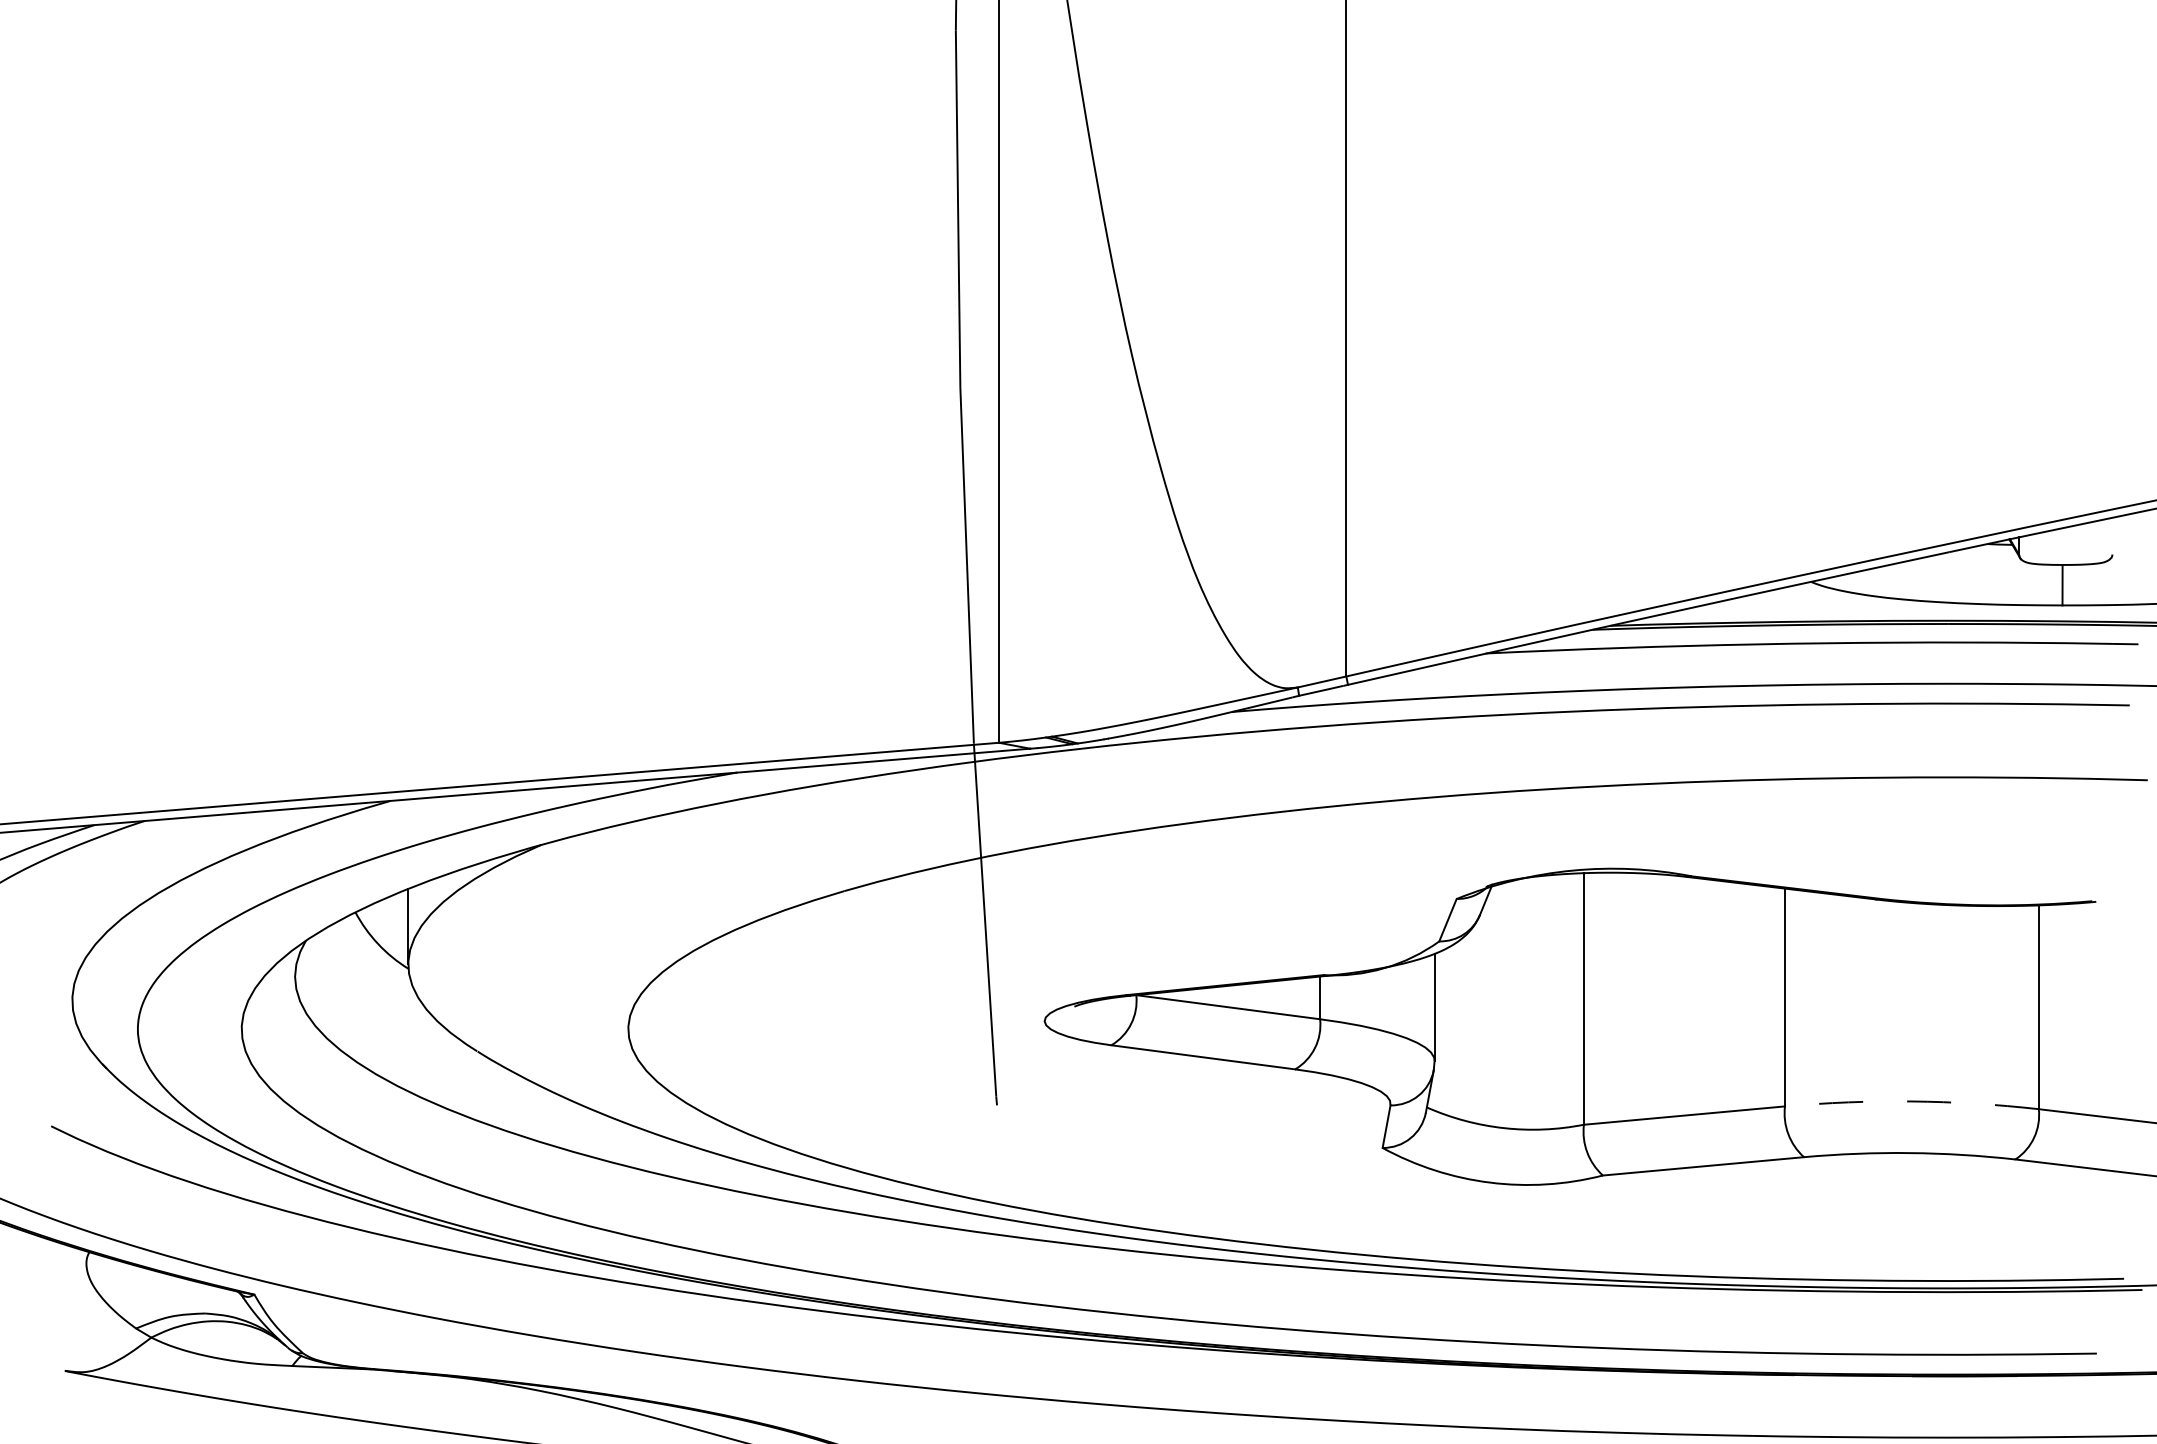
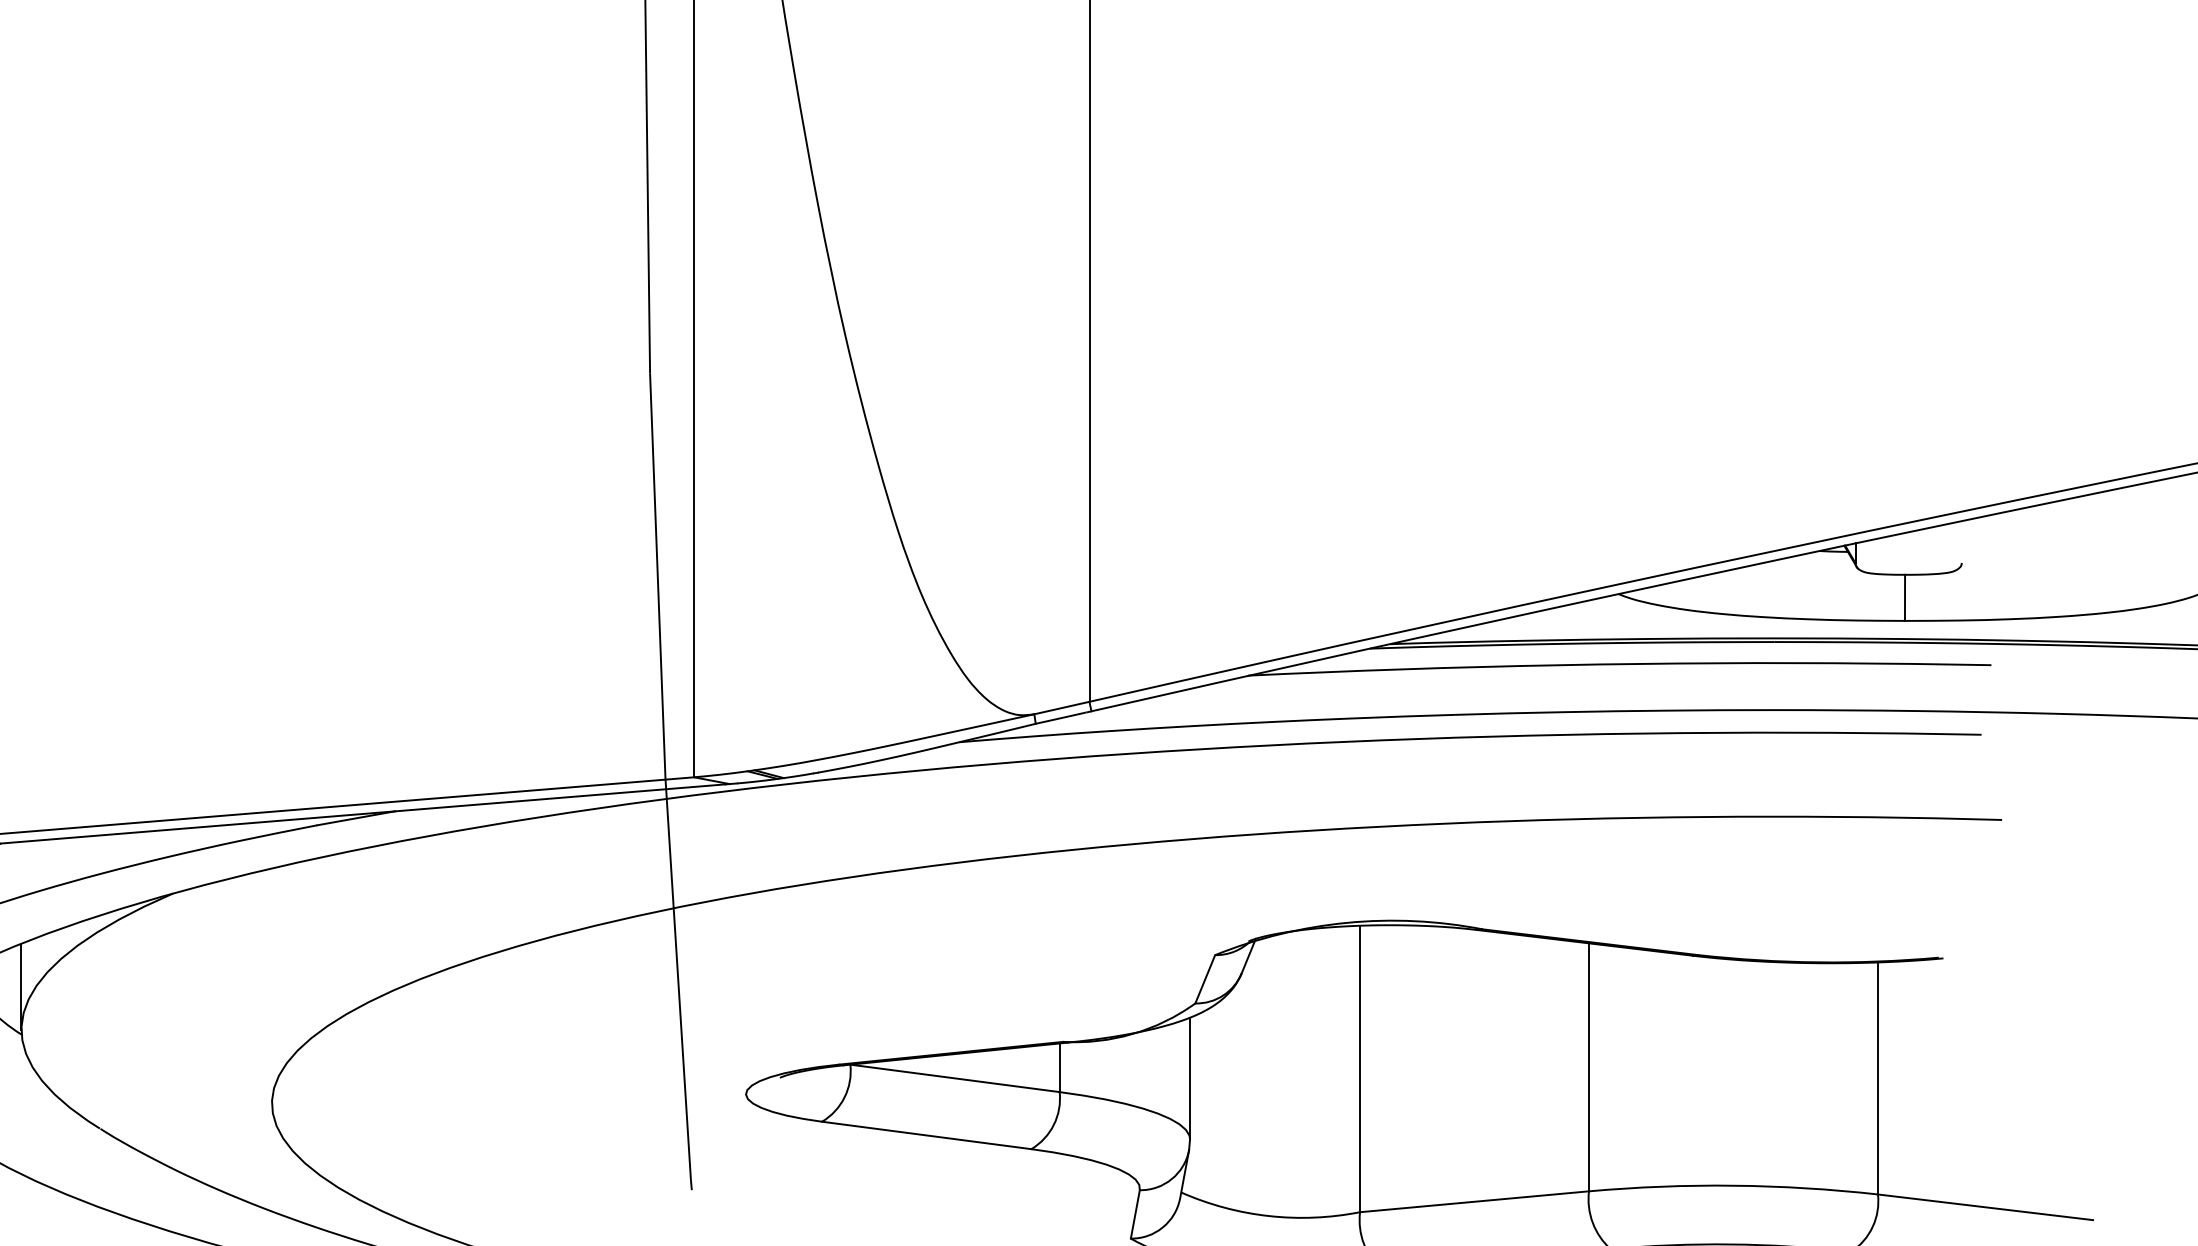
arc: (1911, 1101) -> (1733, 1185), dashed -> solid

